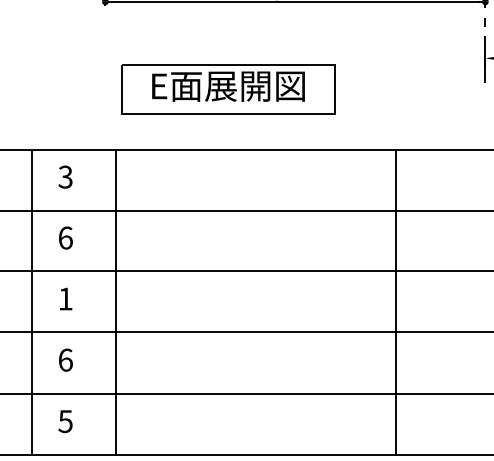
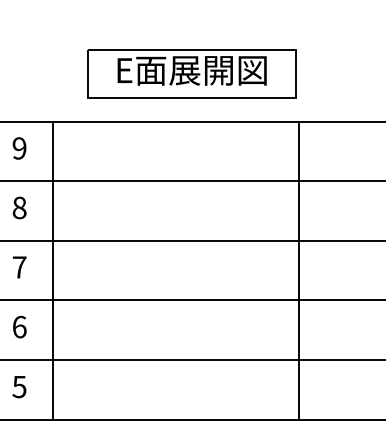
part: (228, 89) -> (192, 73), moved
text: (65, 177) -> (19, 148), 3 -> 9
text: (65, 237) -> (19, 207), 6 -> 8
text: (65, 298) -> (19, 266), 1 -> 7
line: (115, 302) -> (52, 270), moved
line: (395, 302) -> (298, 270), moved

